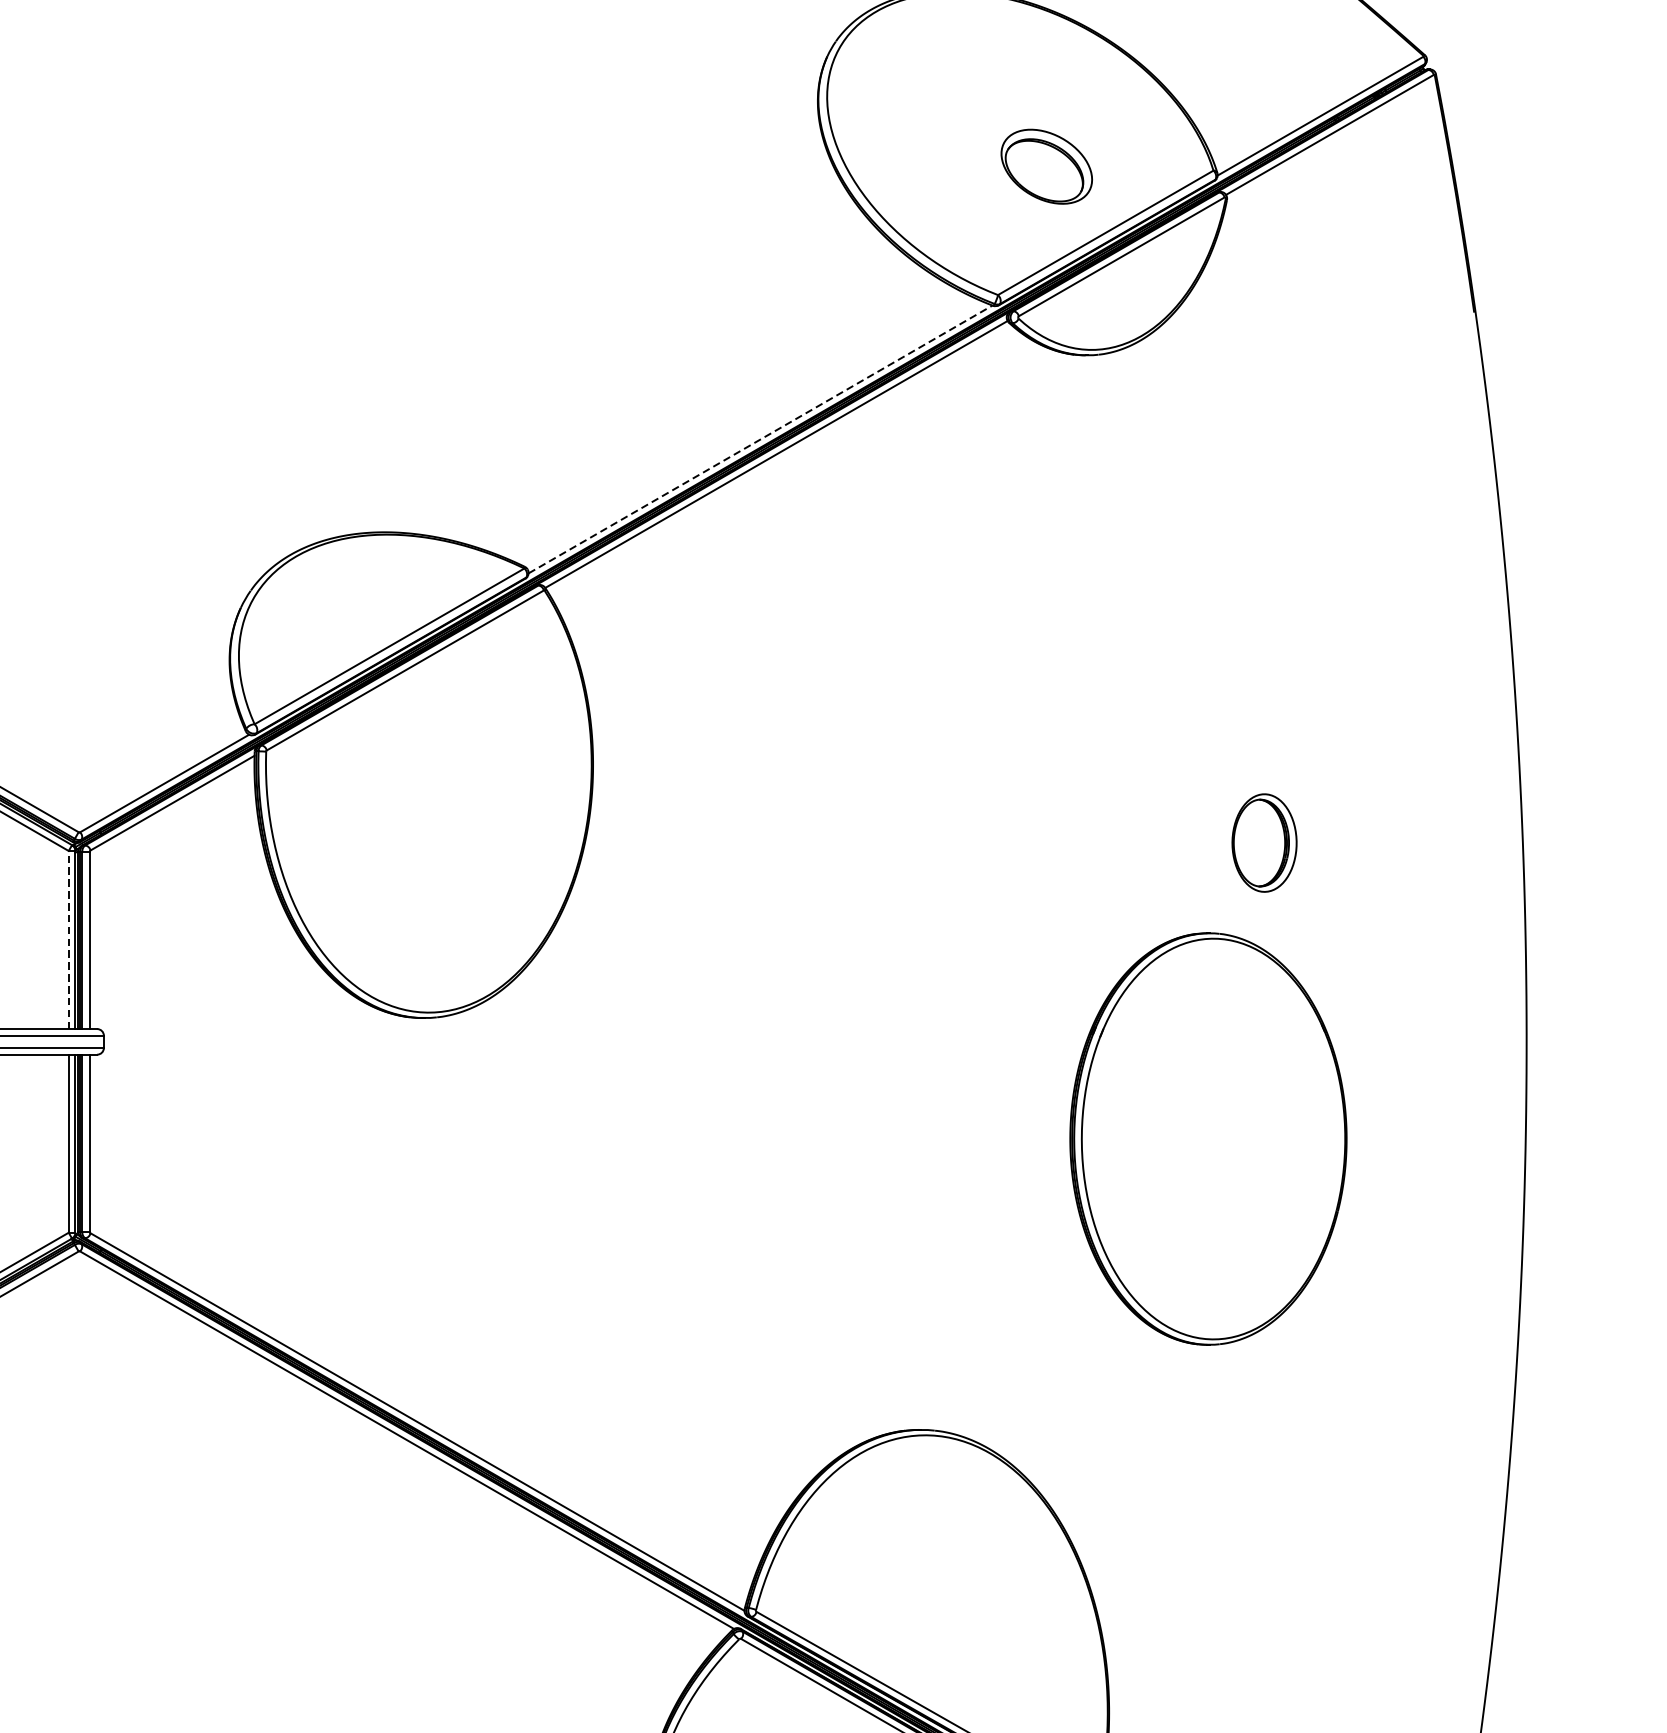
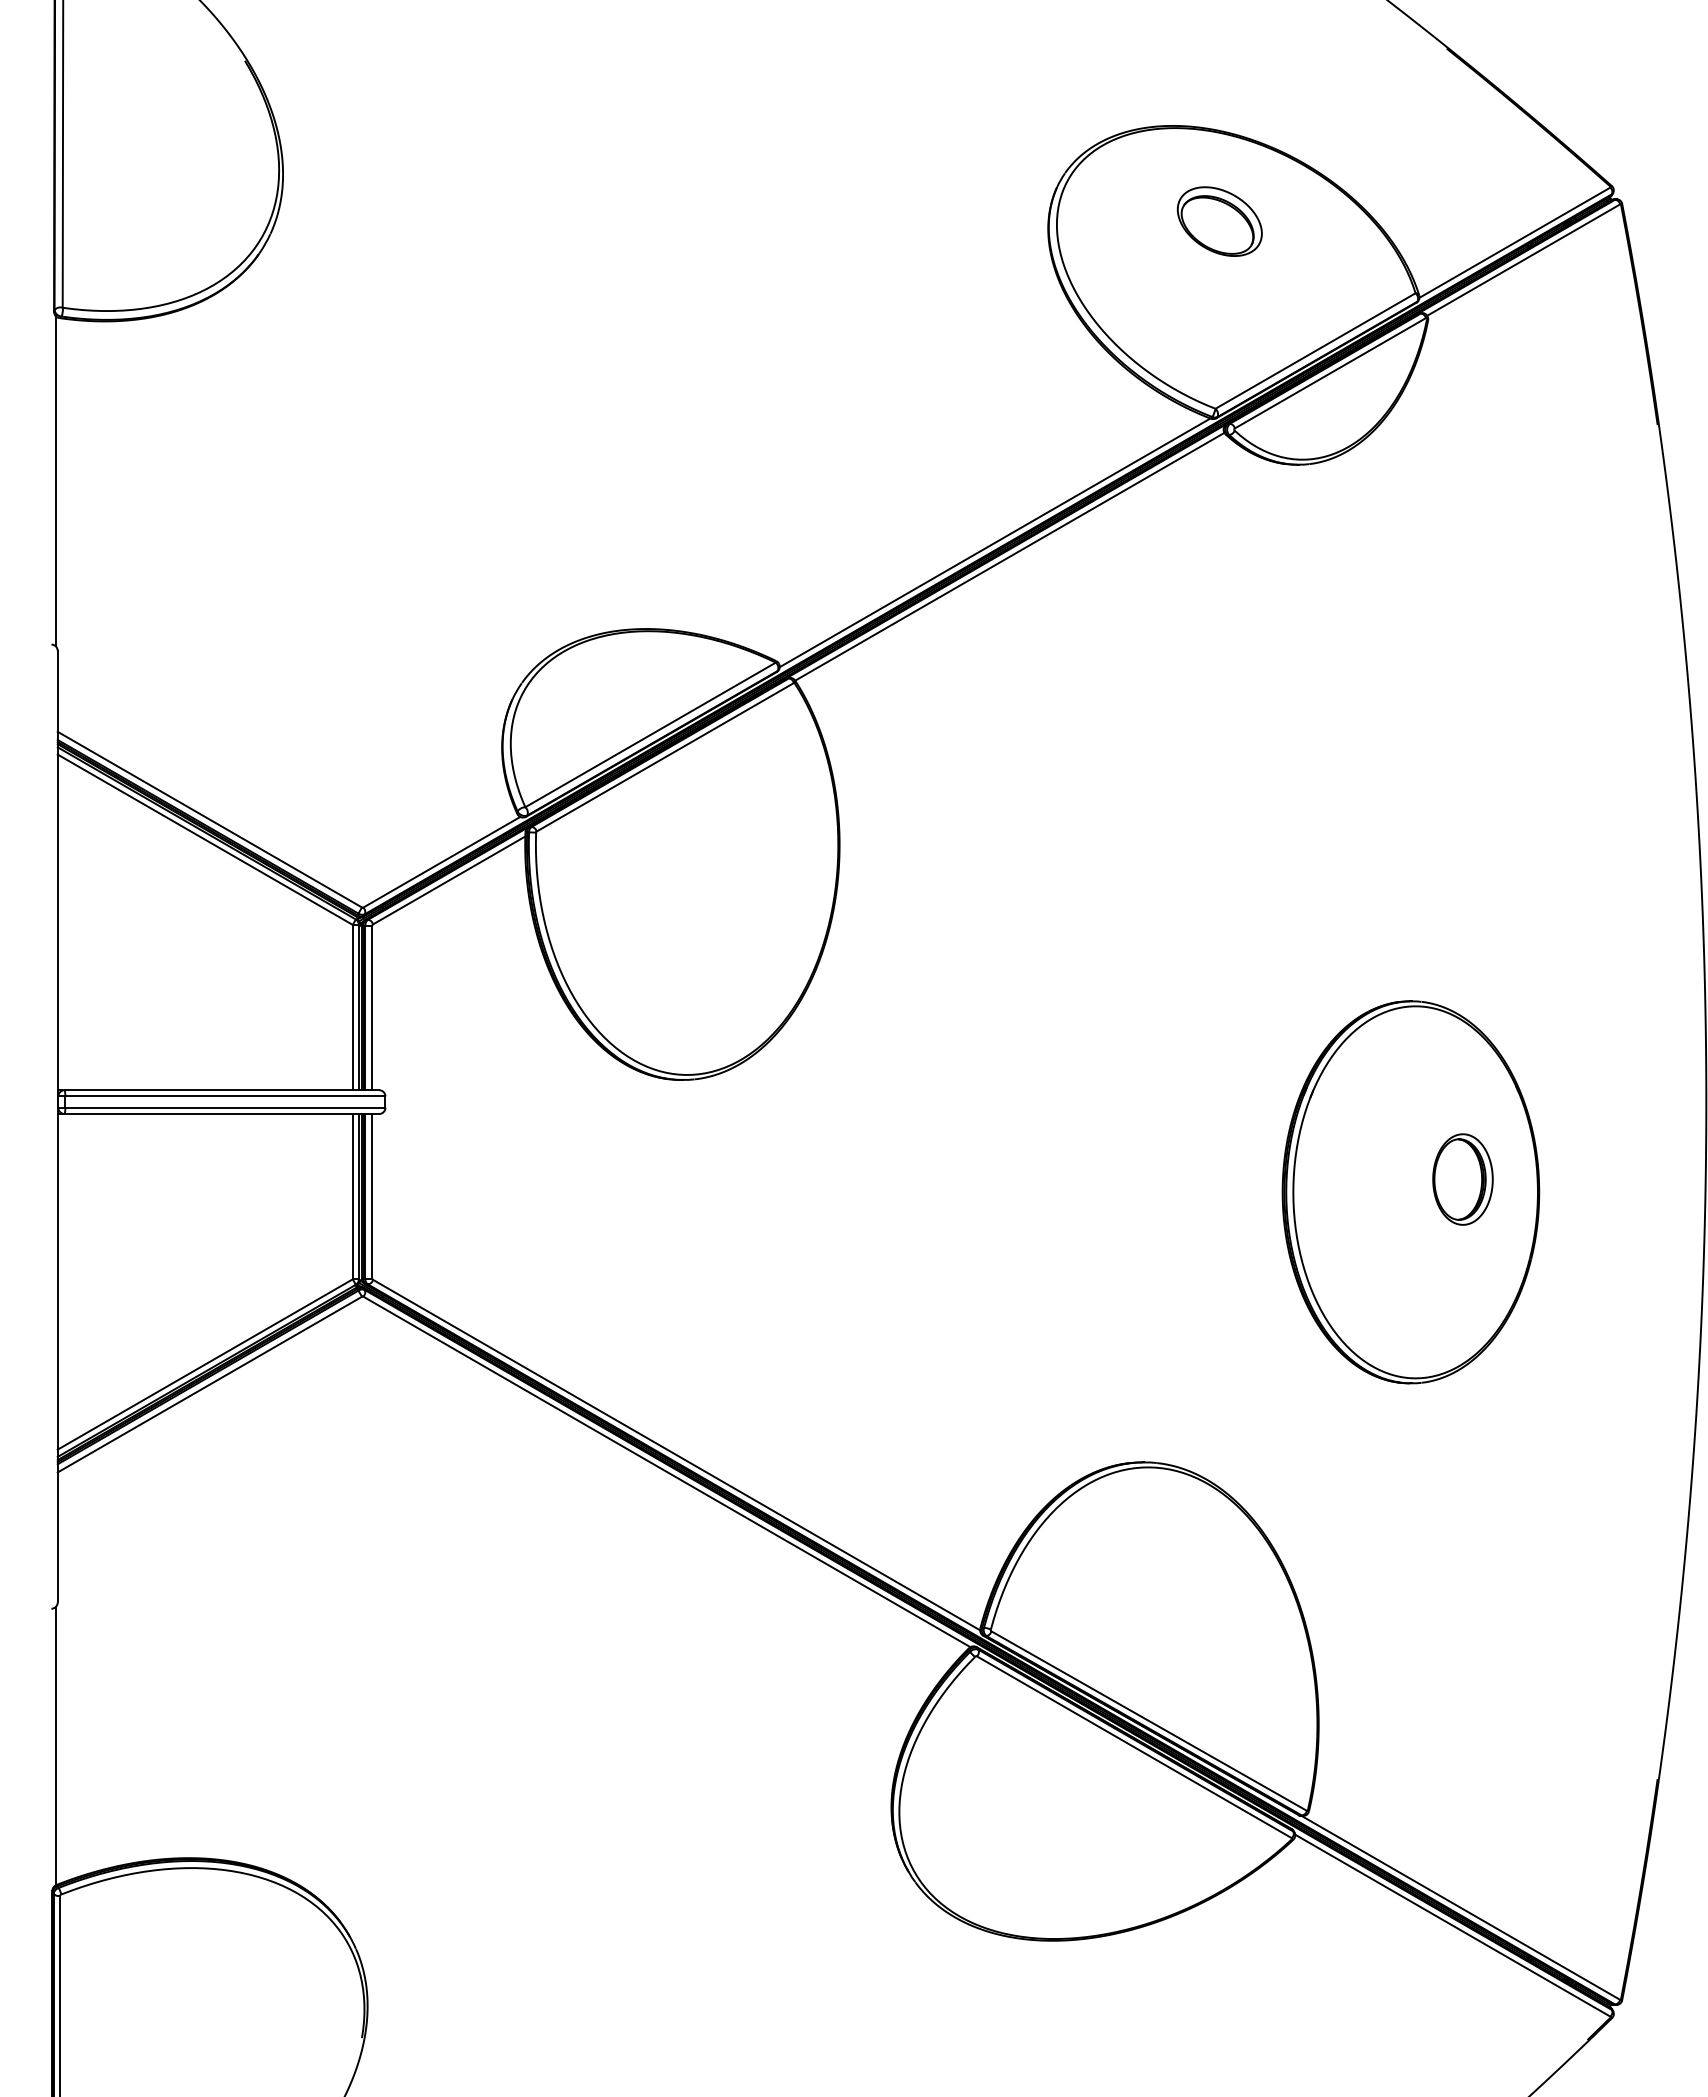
part: (1046, 166) -> (1219, 221), moved
line: (761, 439) -> (995, 542), dashed -> solid
part: (1264, 843) -> (1462, 1179), moved
line: (68, 939) -> (352, 1007), dashed -> solid

